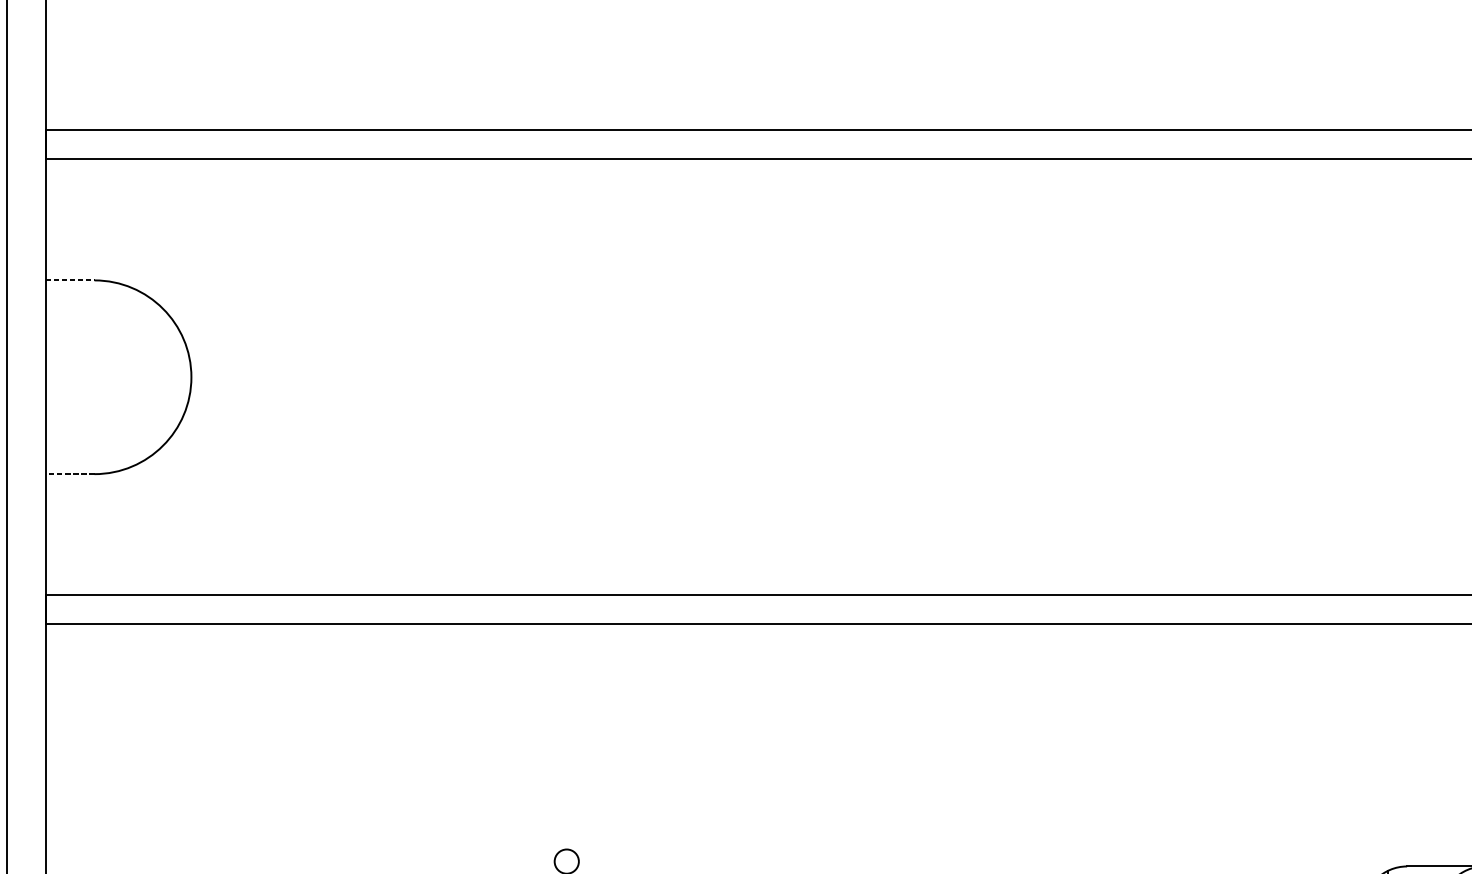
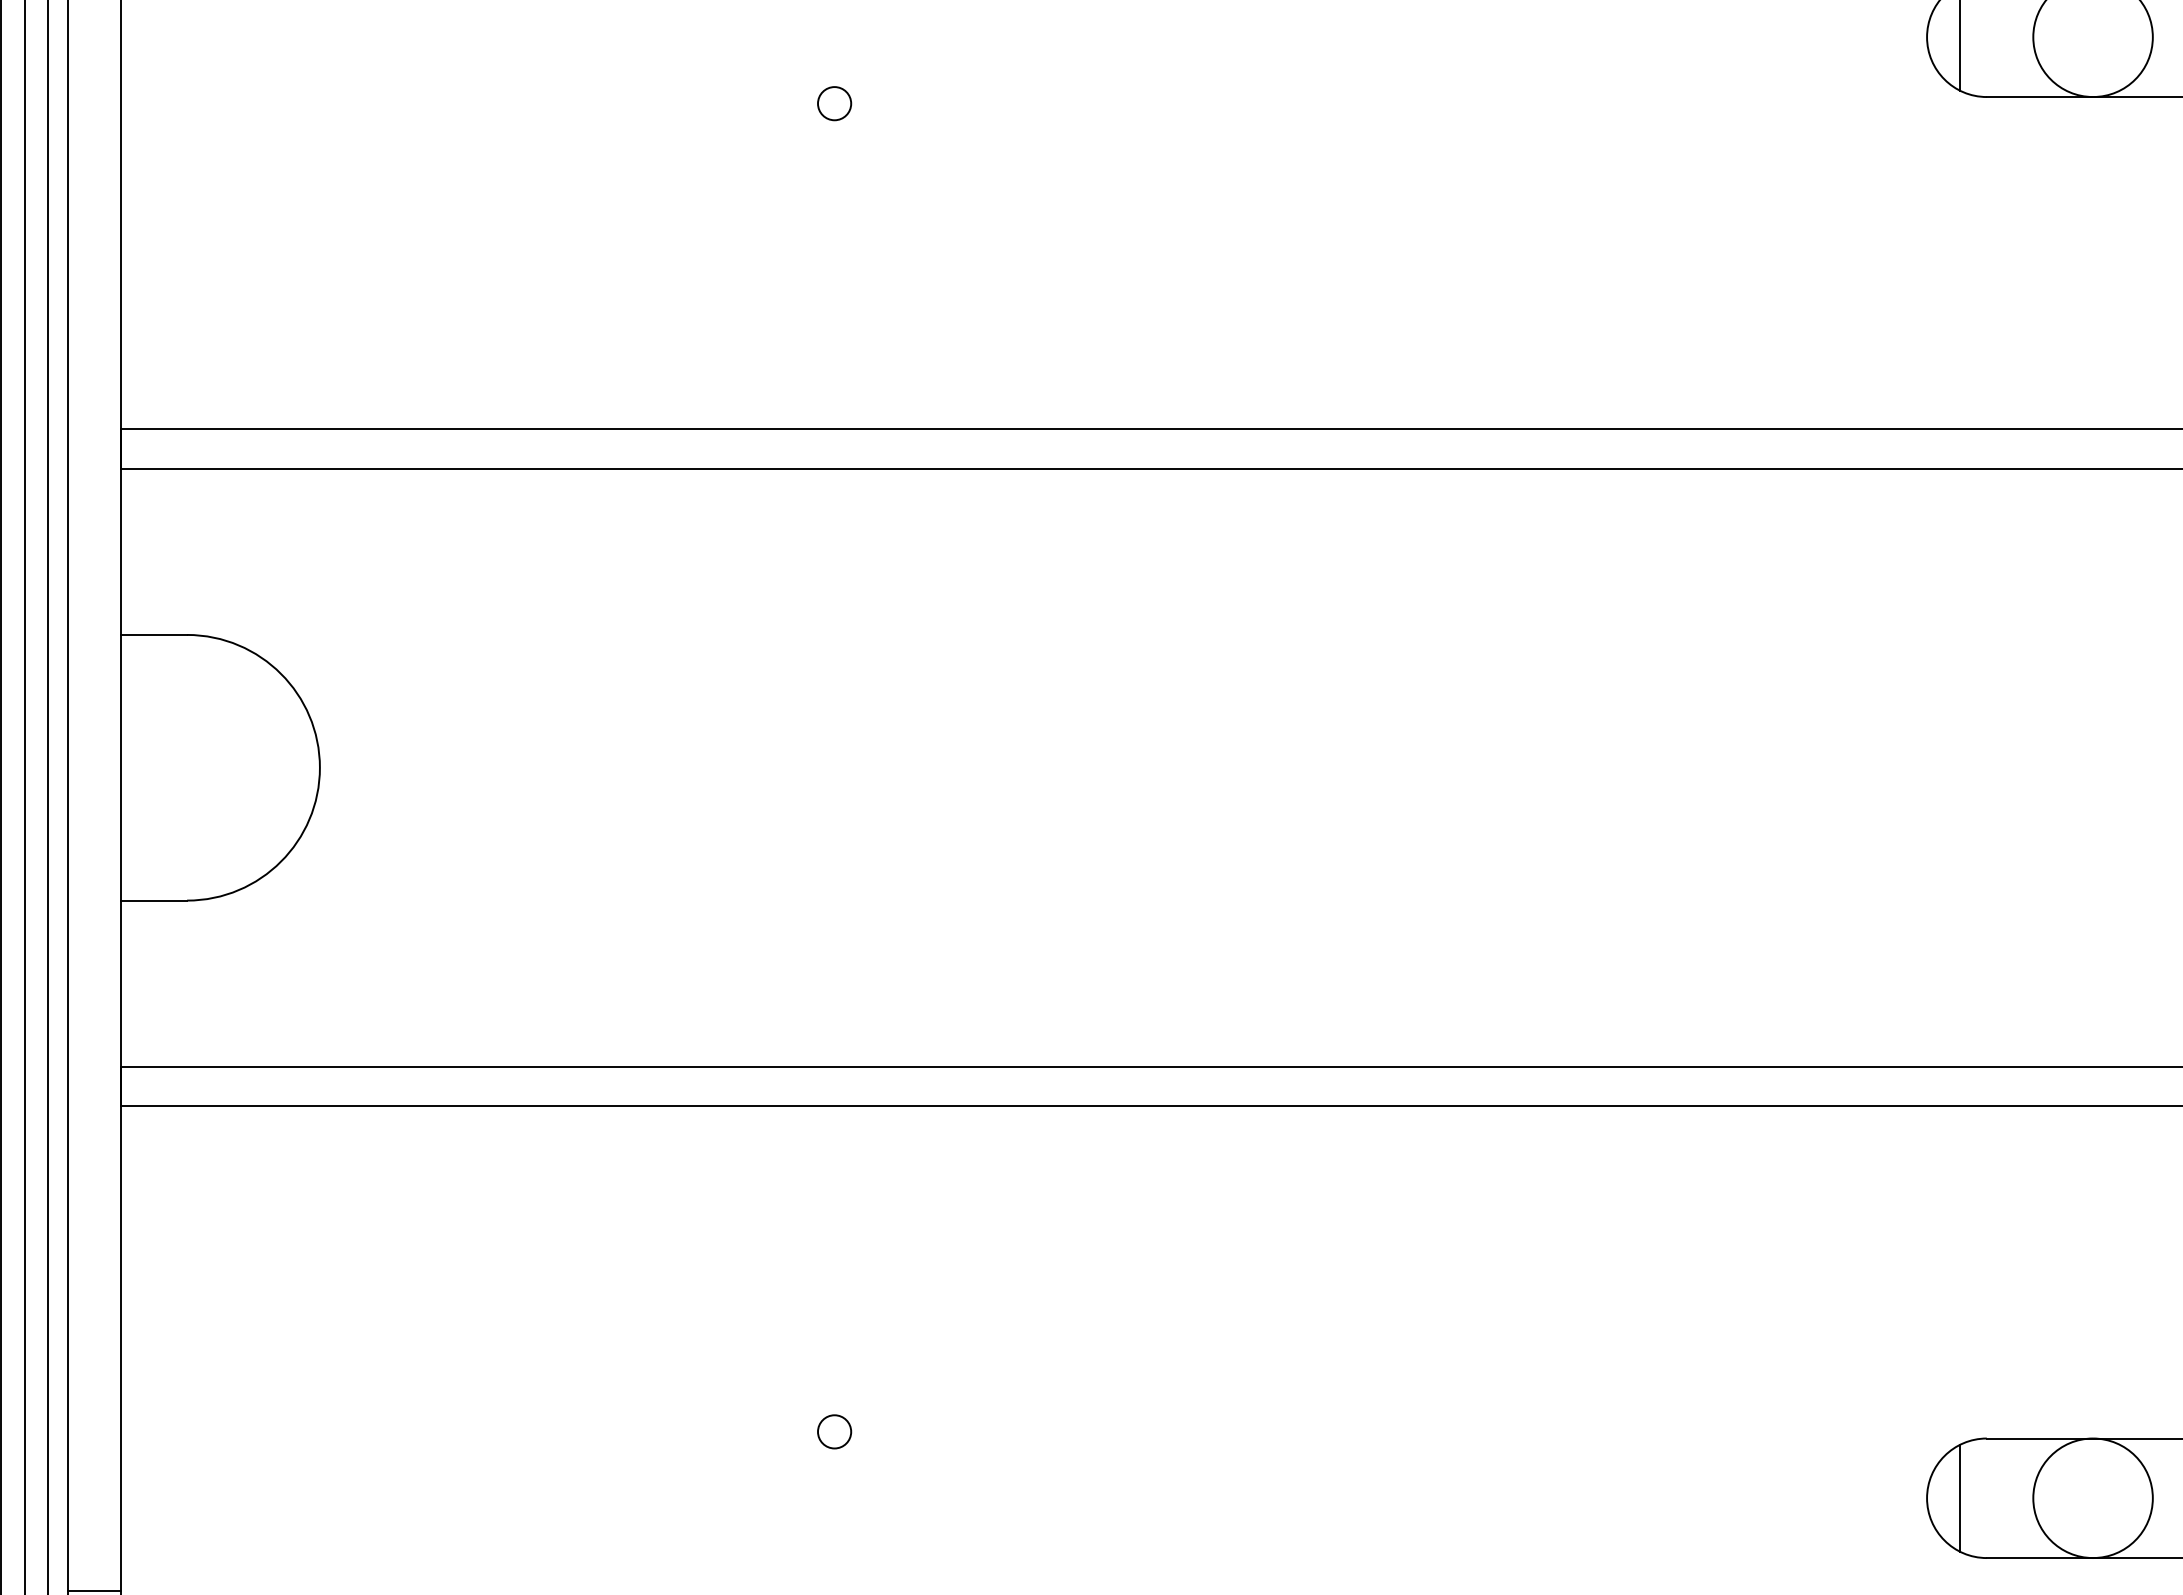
line: (70, 280) -> (154, 634), dashed -> solid
line: (70, 474) -> (153, 900), dashed -> solid

